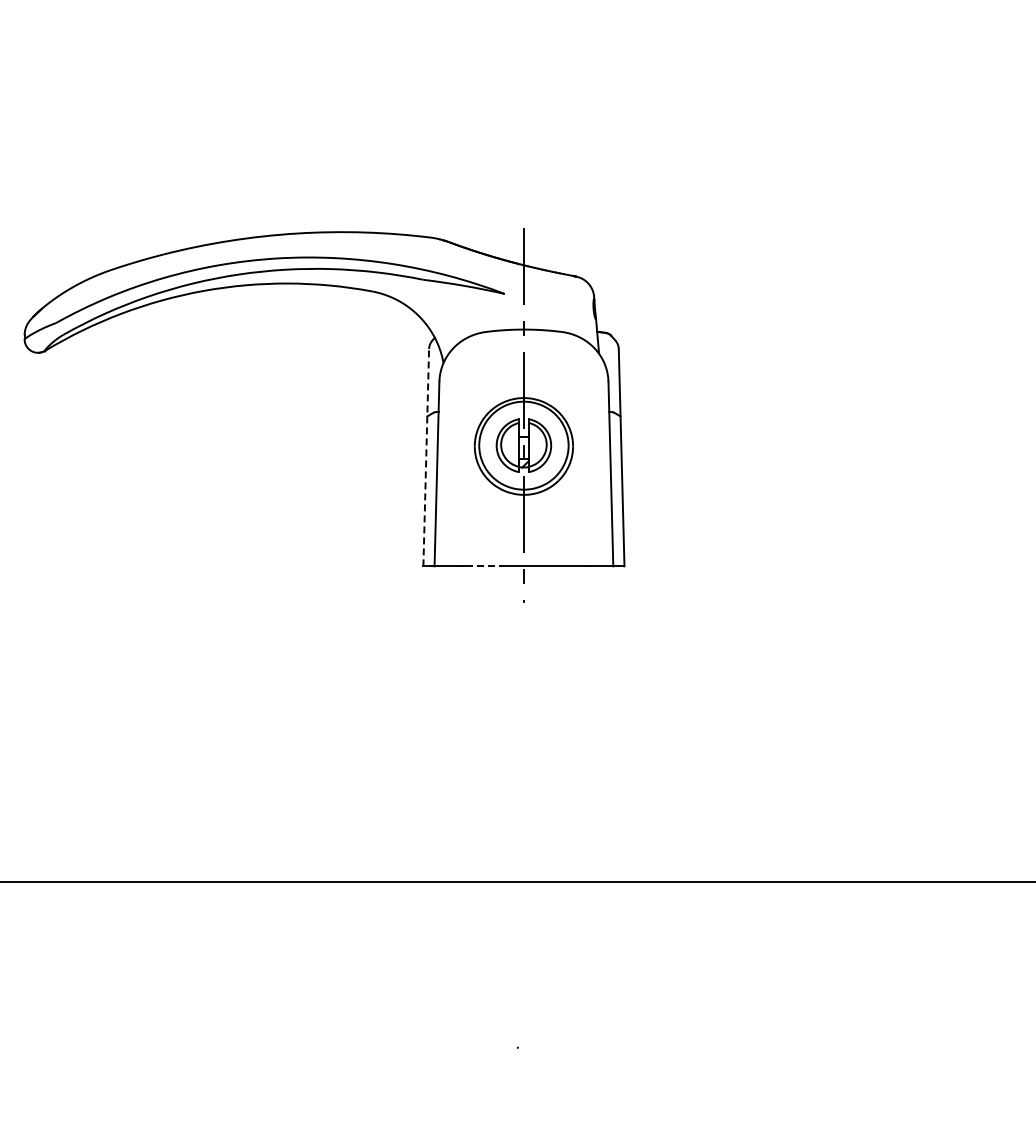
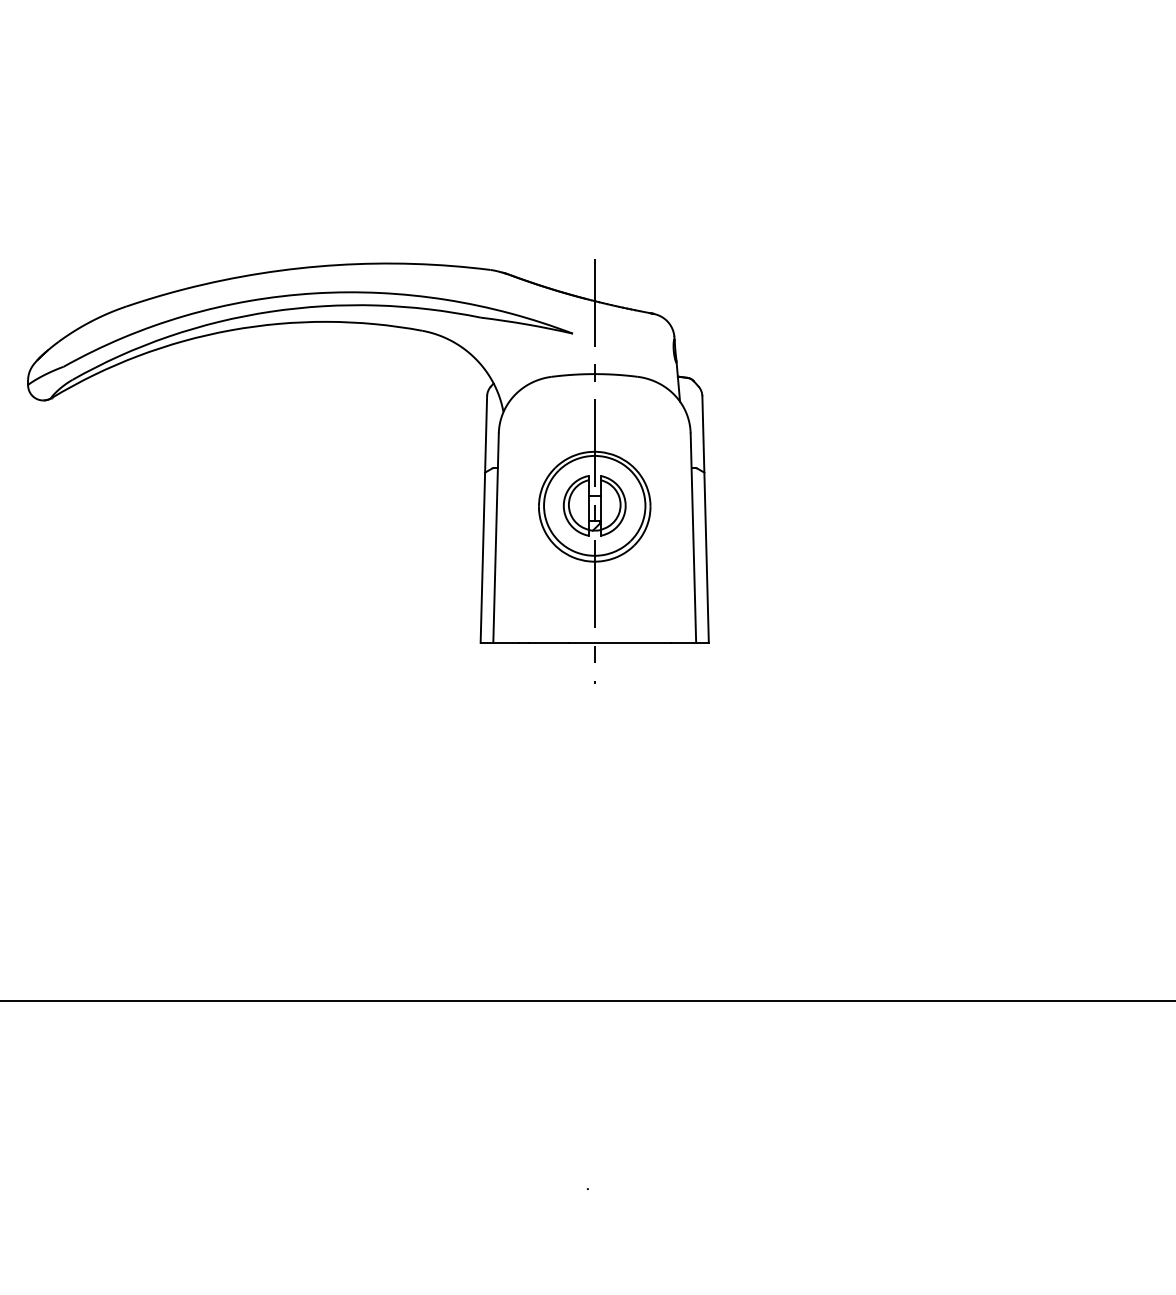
line: (426, 457) -> (484, 519), dashed -> solid
line: (483, 566) -> (548, 642), dashed -> solid

